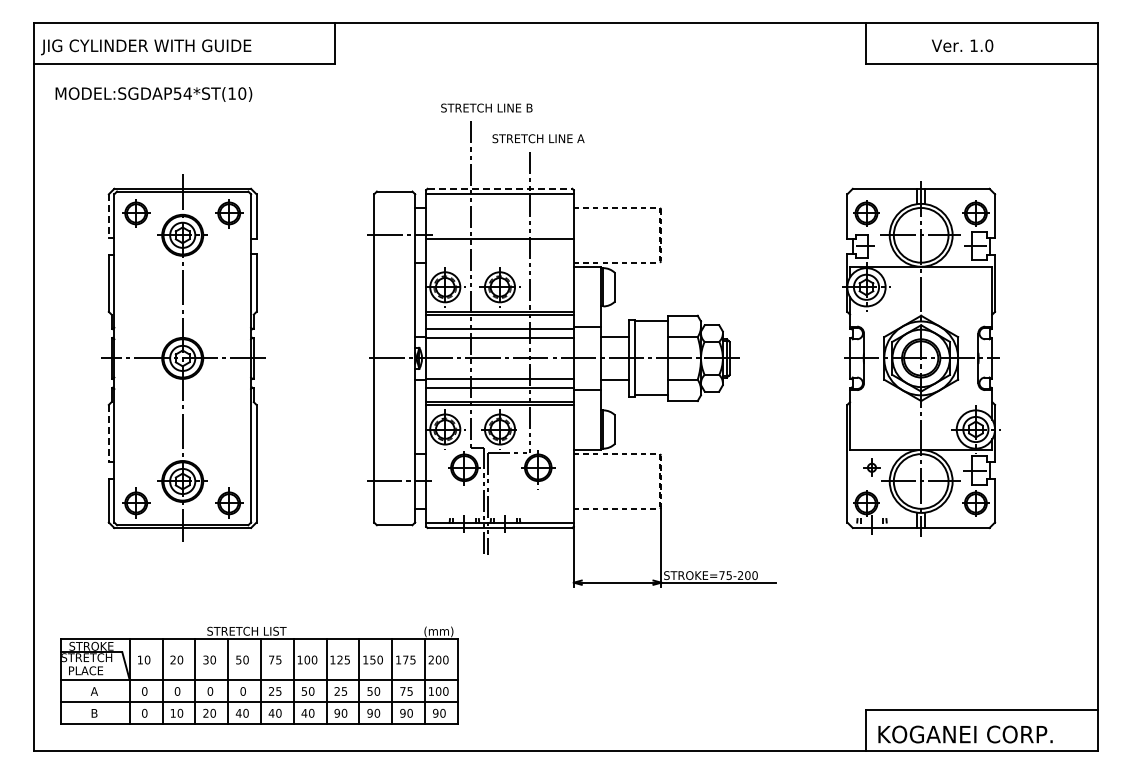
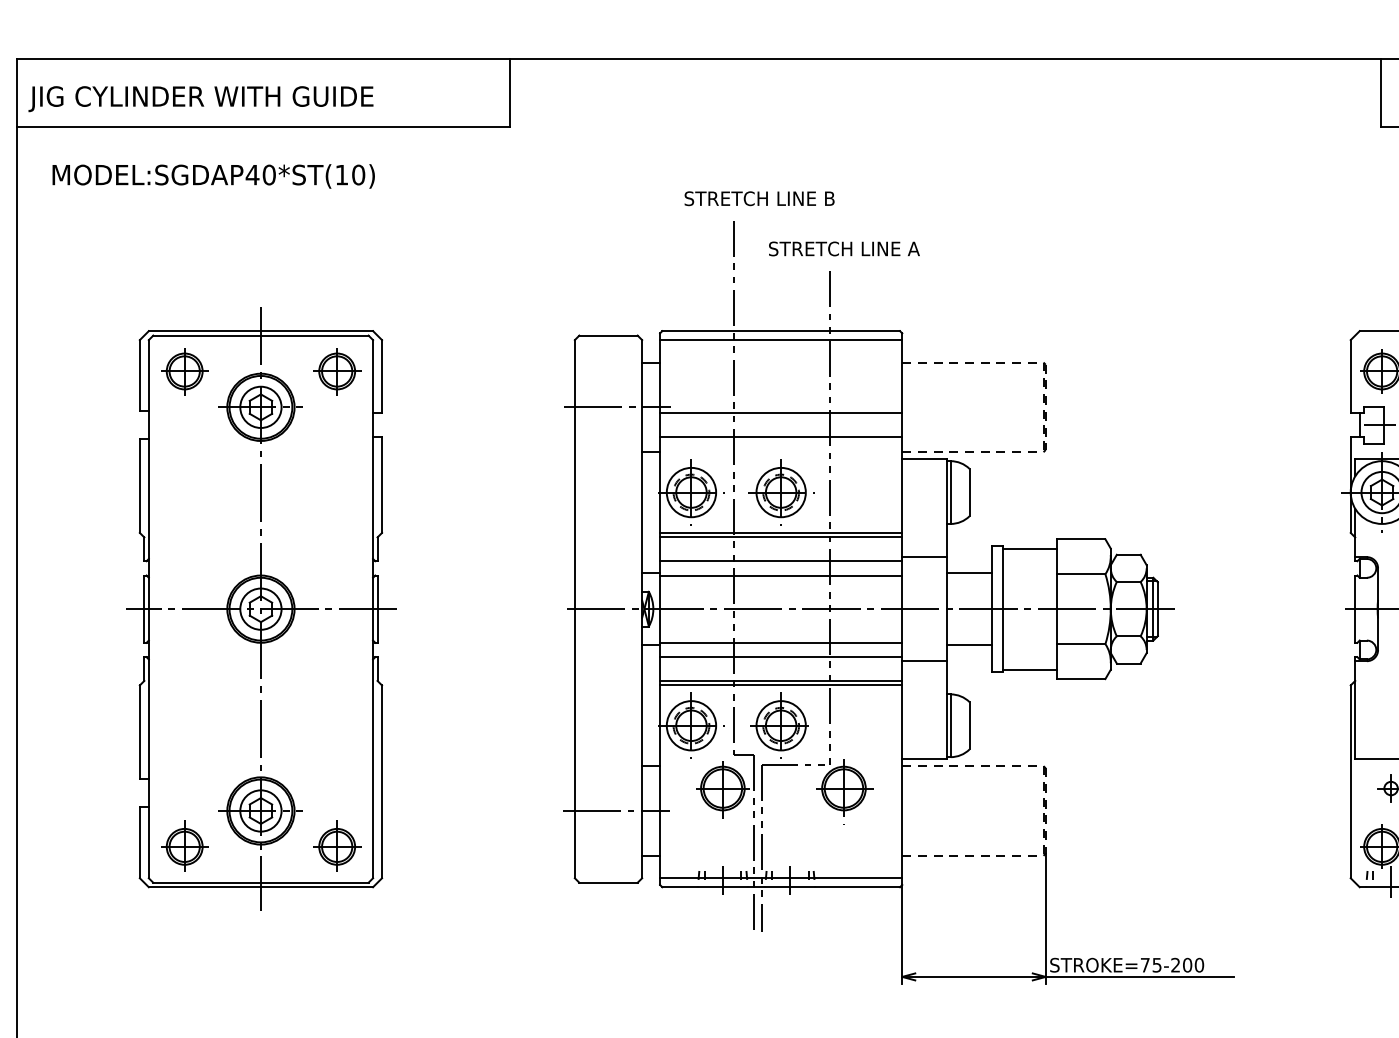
text: (182, 93) -> (260, 174), MODEL:SGDAP54*ST(10) -> MODEL:SGDAP40*ST(10)
line: (500, 188) -> (782, 330), dashed -> solid
line: (108, 215) -> (139, 374), dashed -> solid
line: (499, 253) -> (780, 437), added
line: (108, 433) -> (139, 732), dashed -> solid

